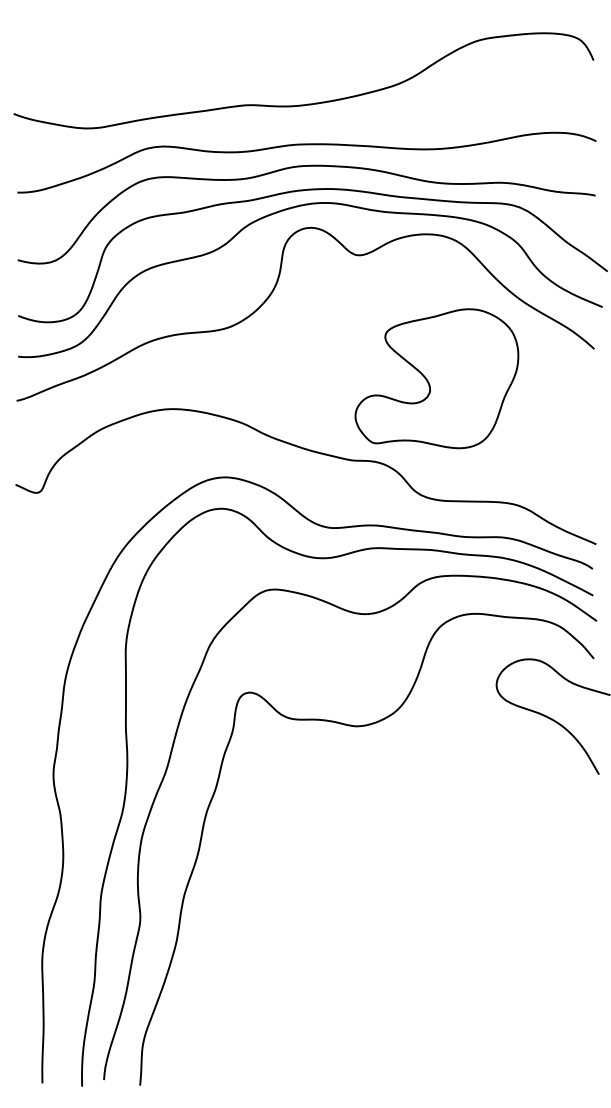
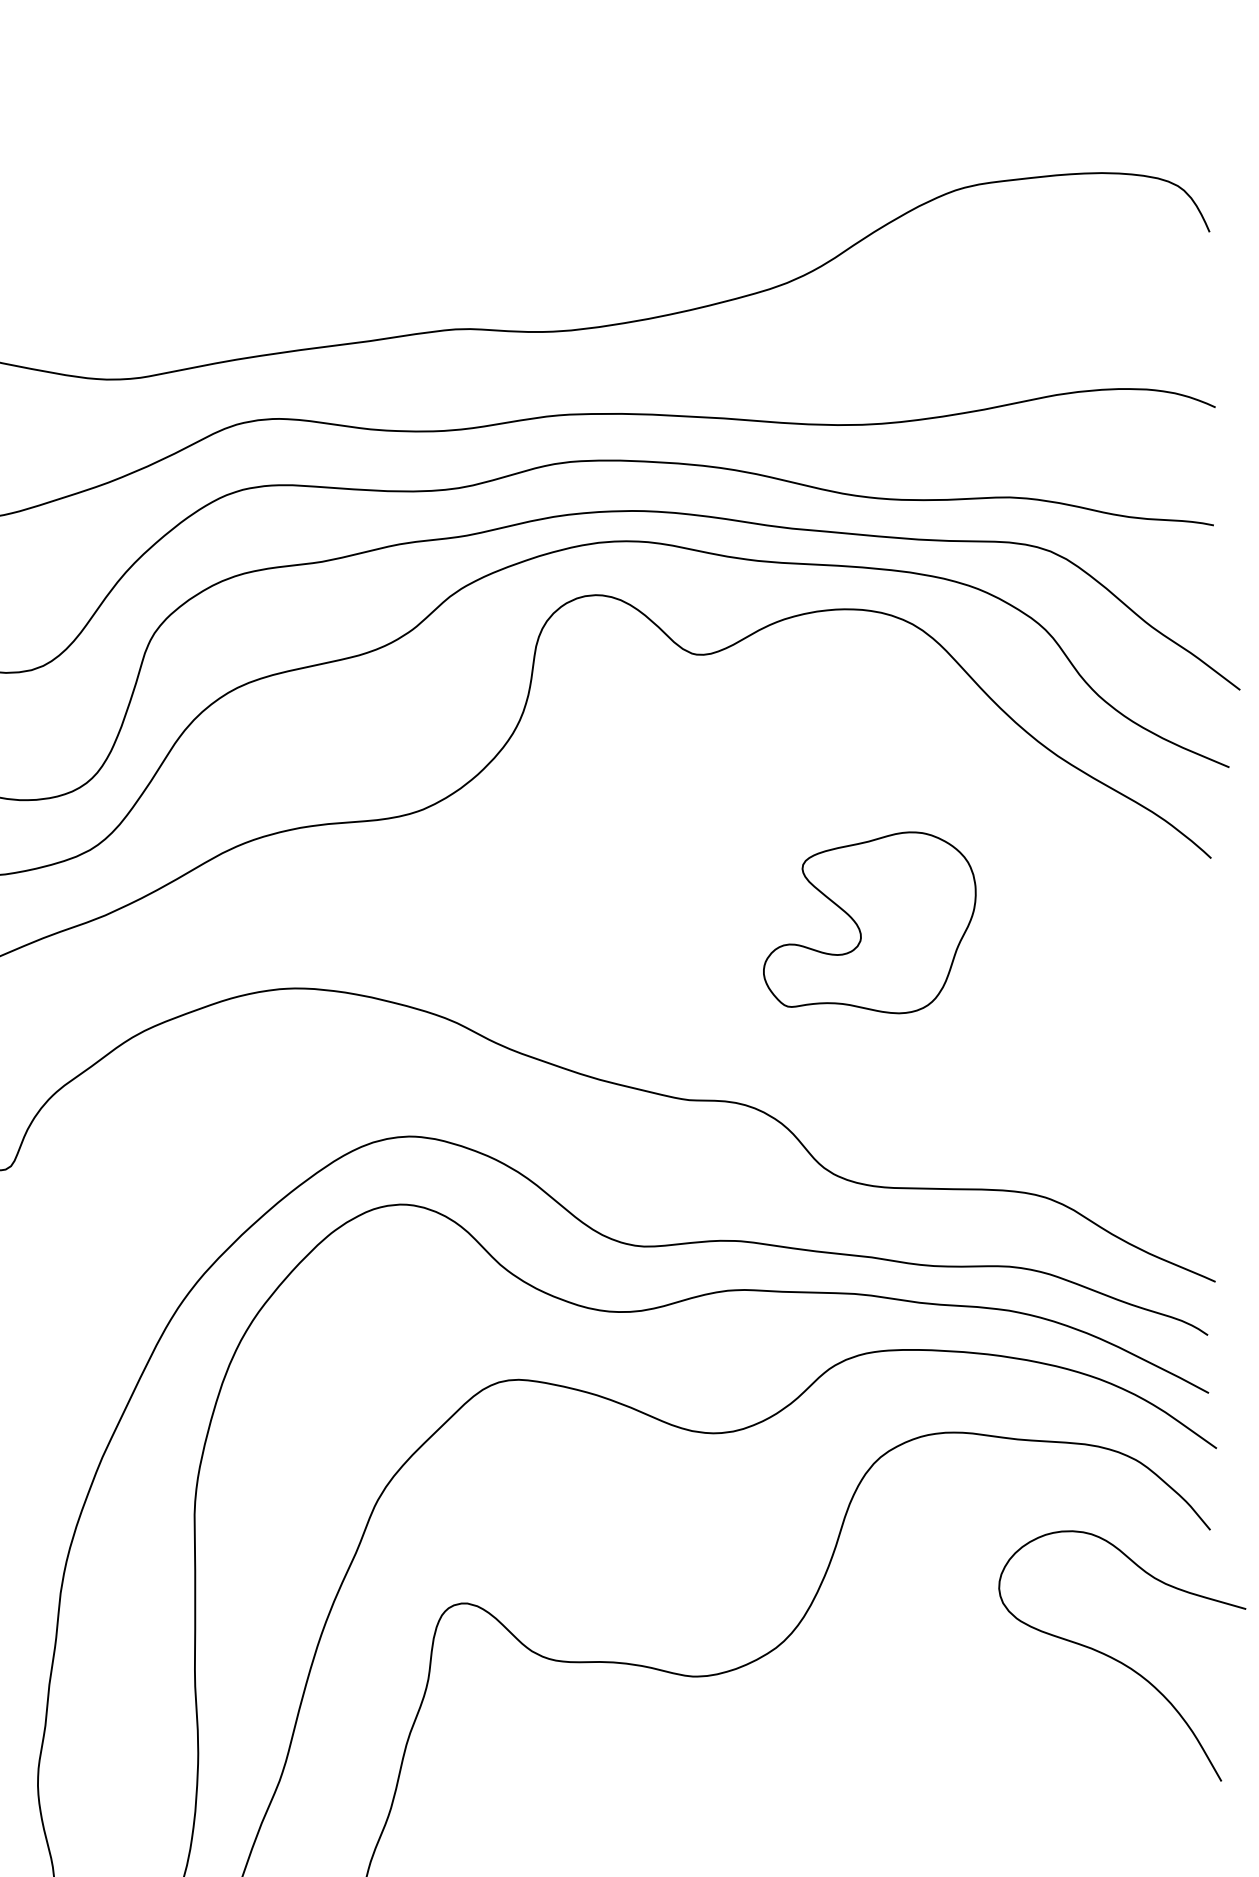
part: (436, 378) -> (868, 922), size x0.6

